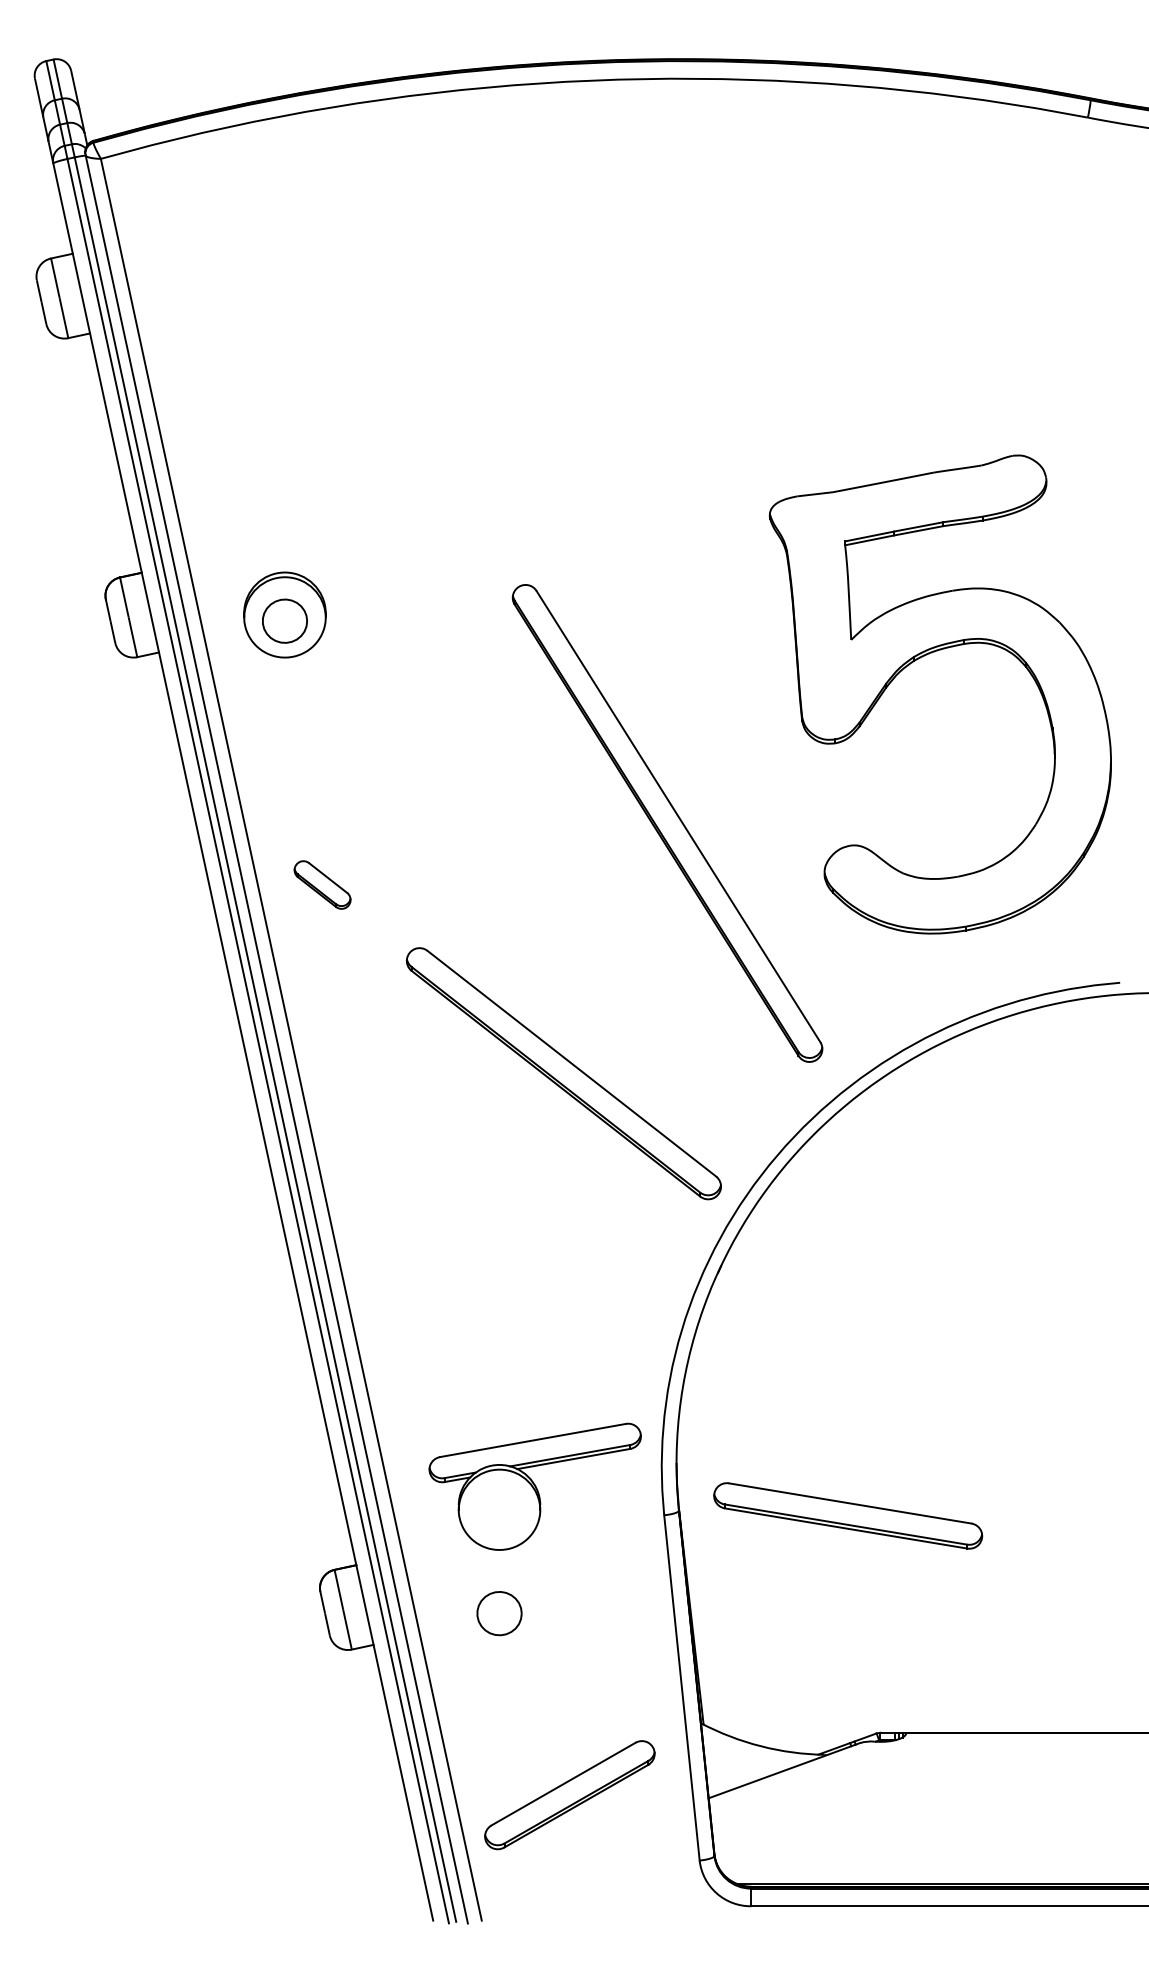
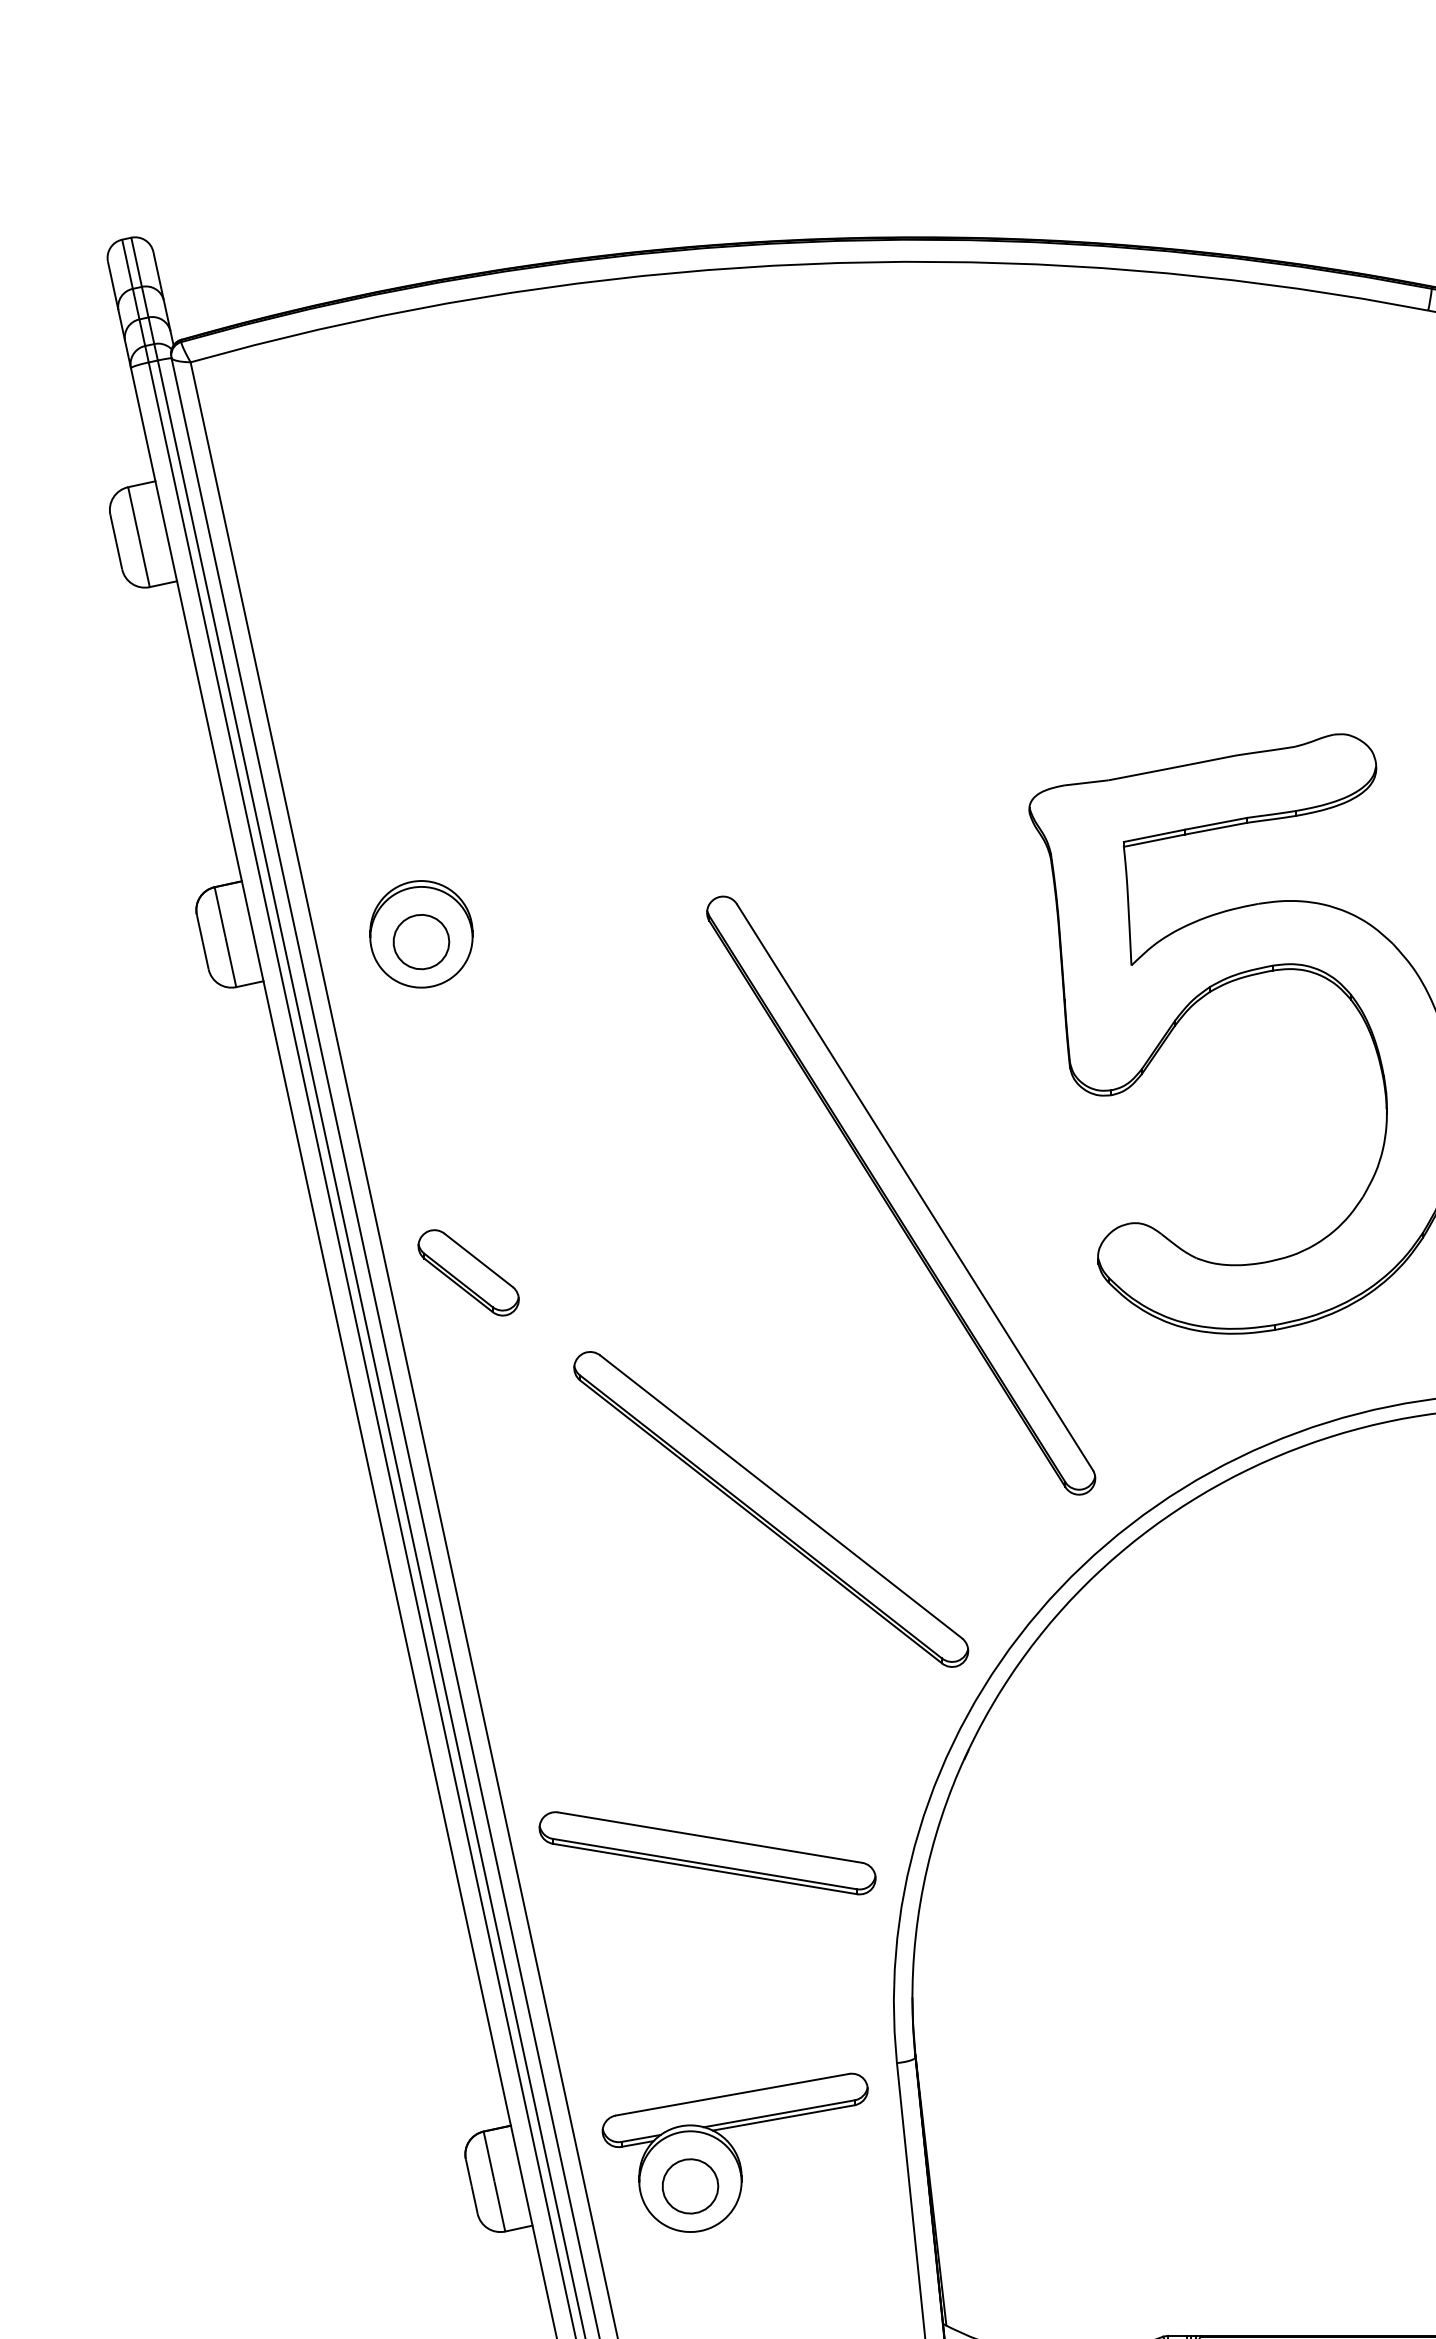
part: (322, 884) -> (468, 1272), size x1.43
part: (534, 1486) -> (734, 2152), moved
part: (848, 1515) -> (707, 1852), moved

